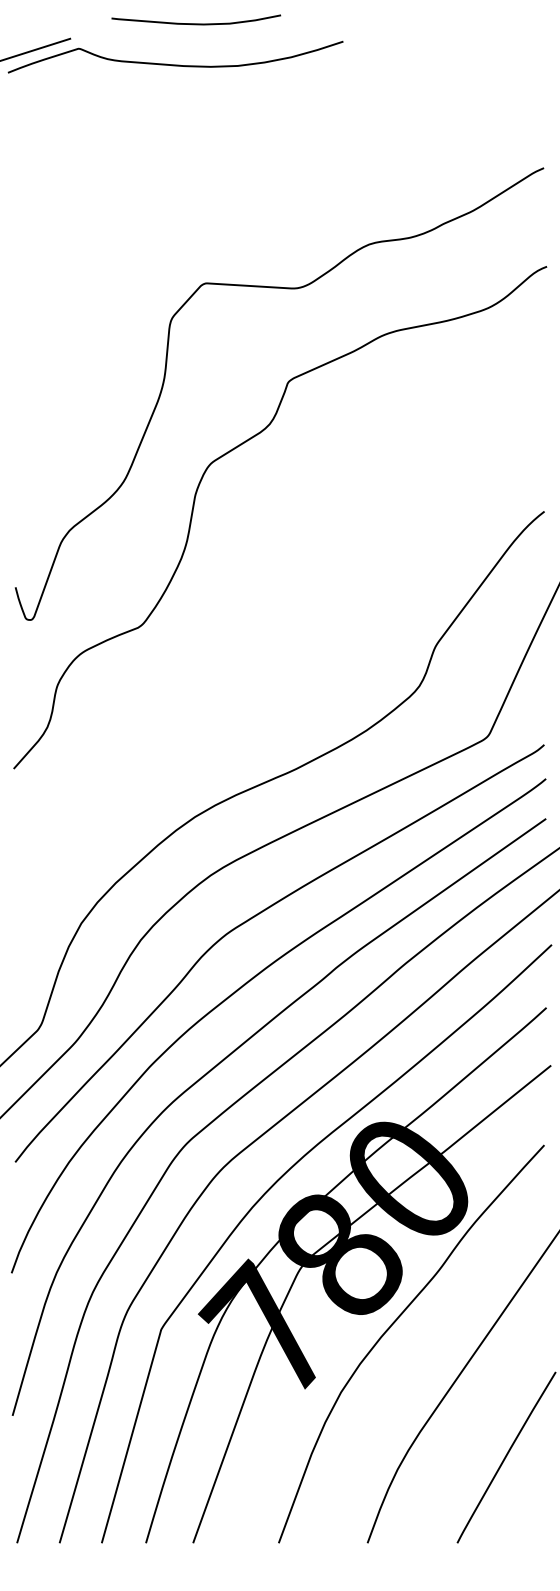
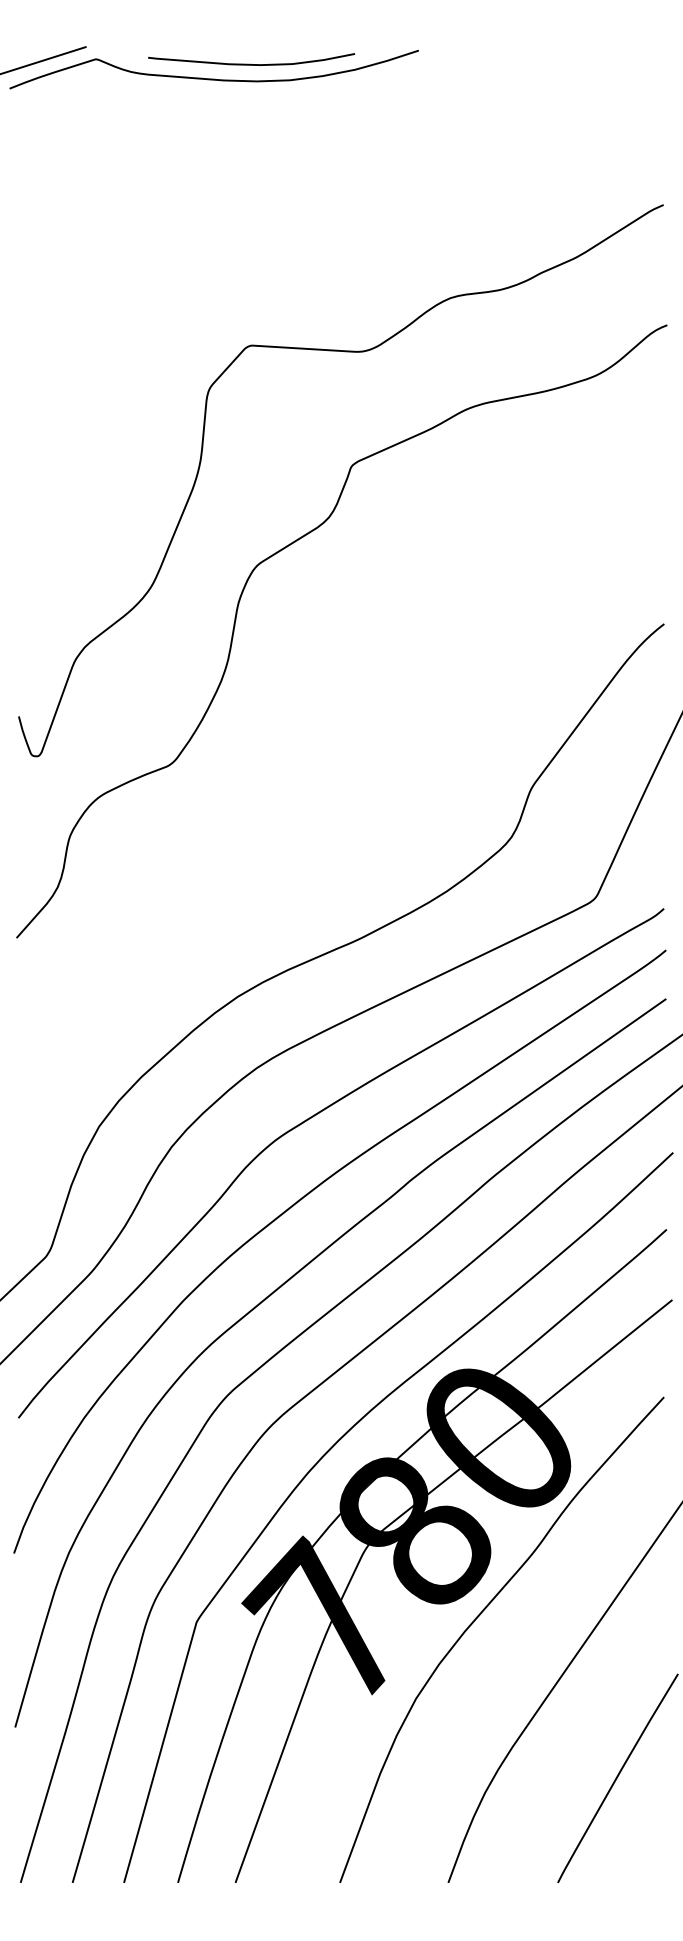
curve: (196, 23) -> (251, 63), moved

